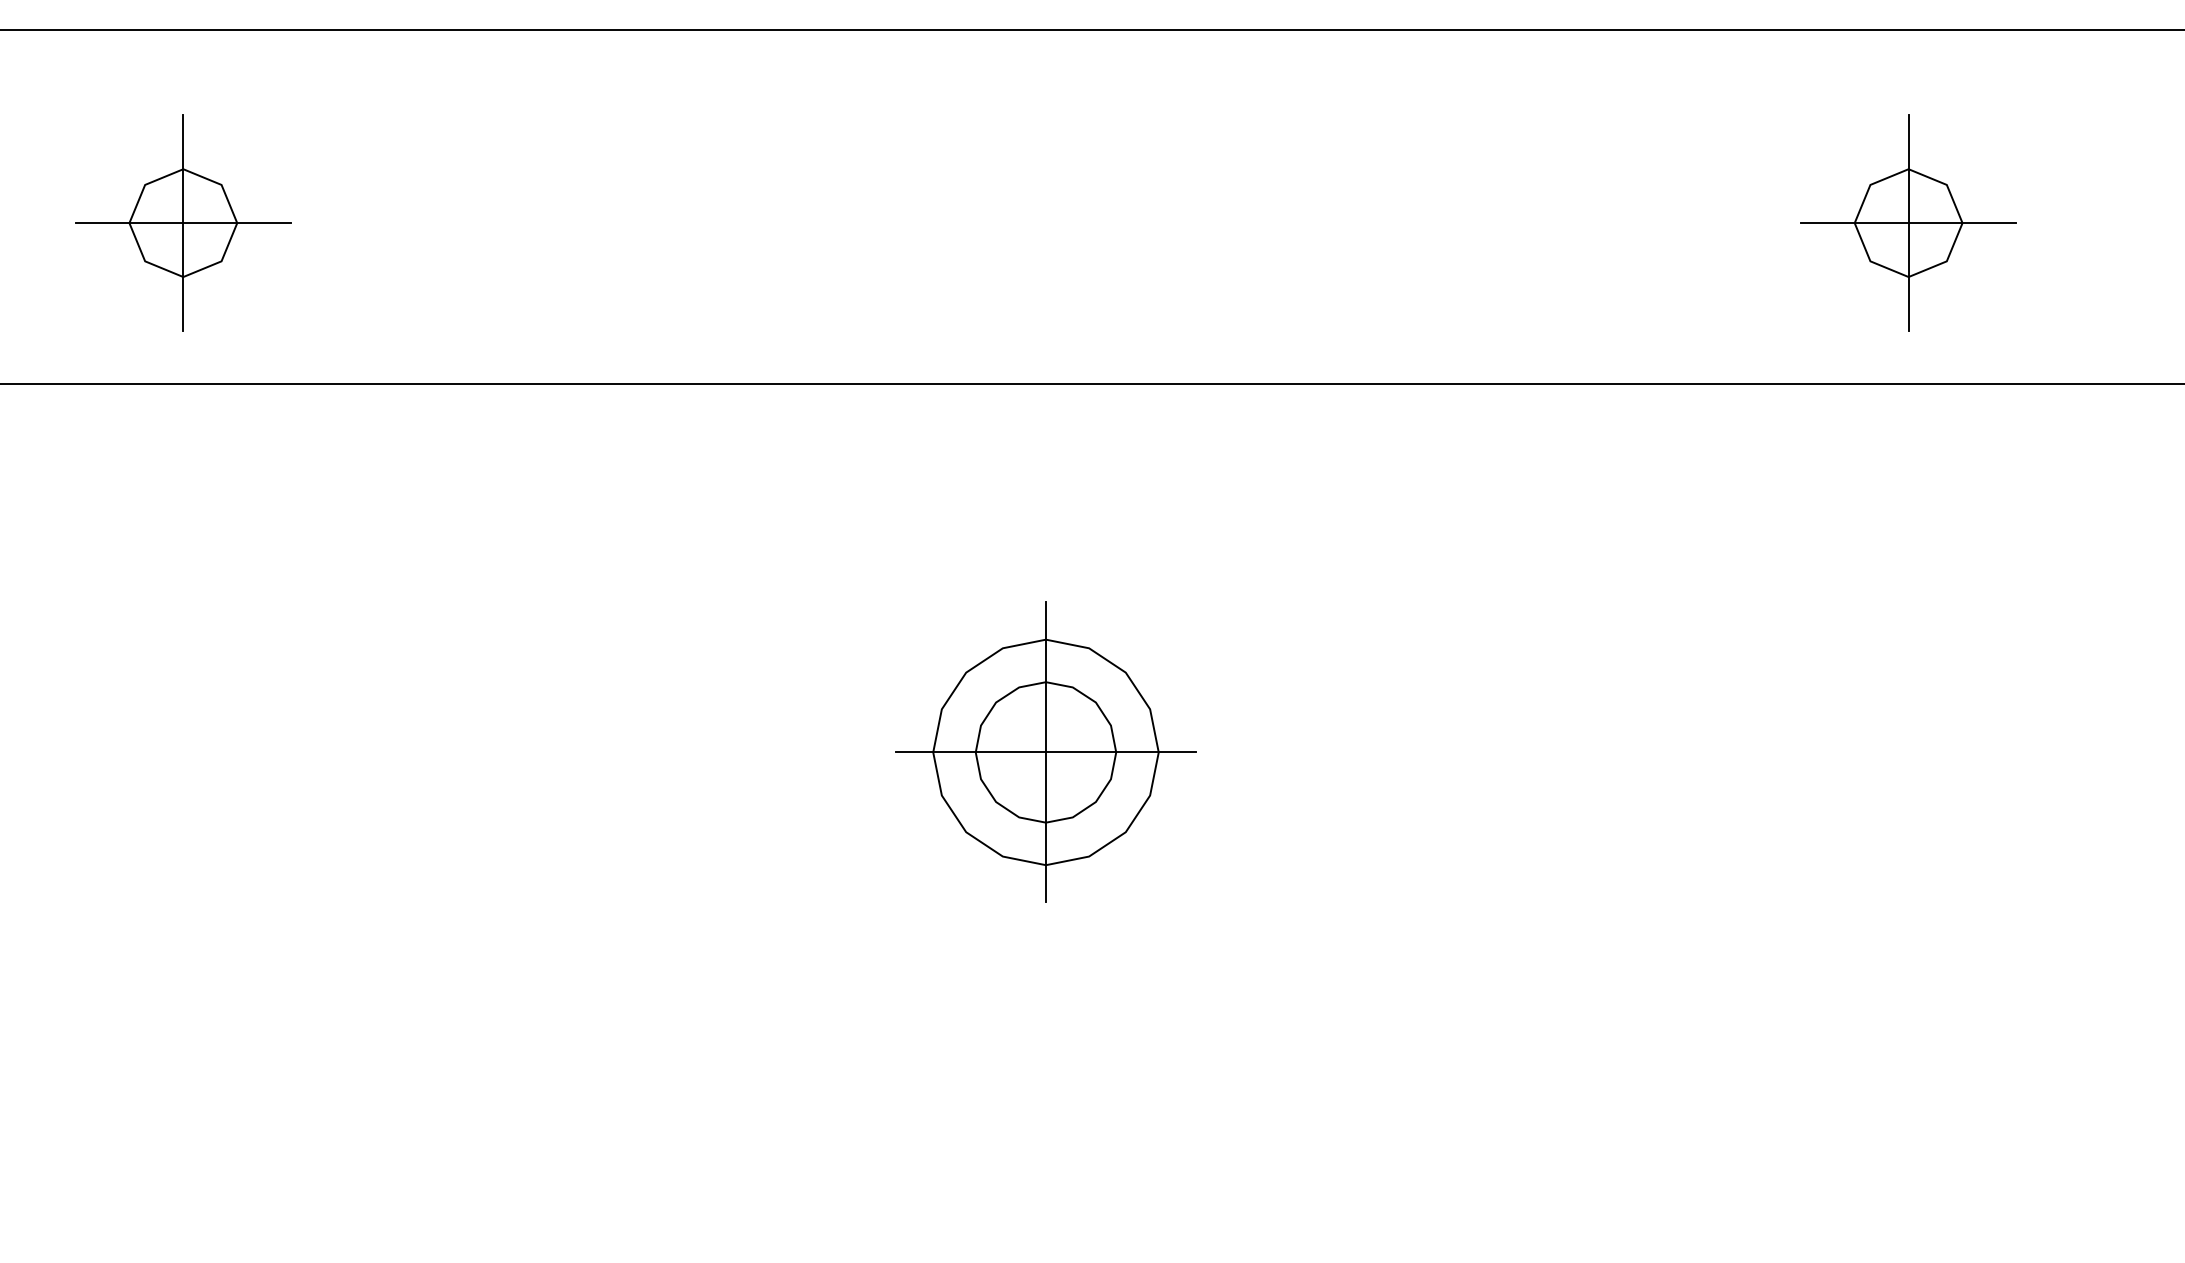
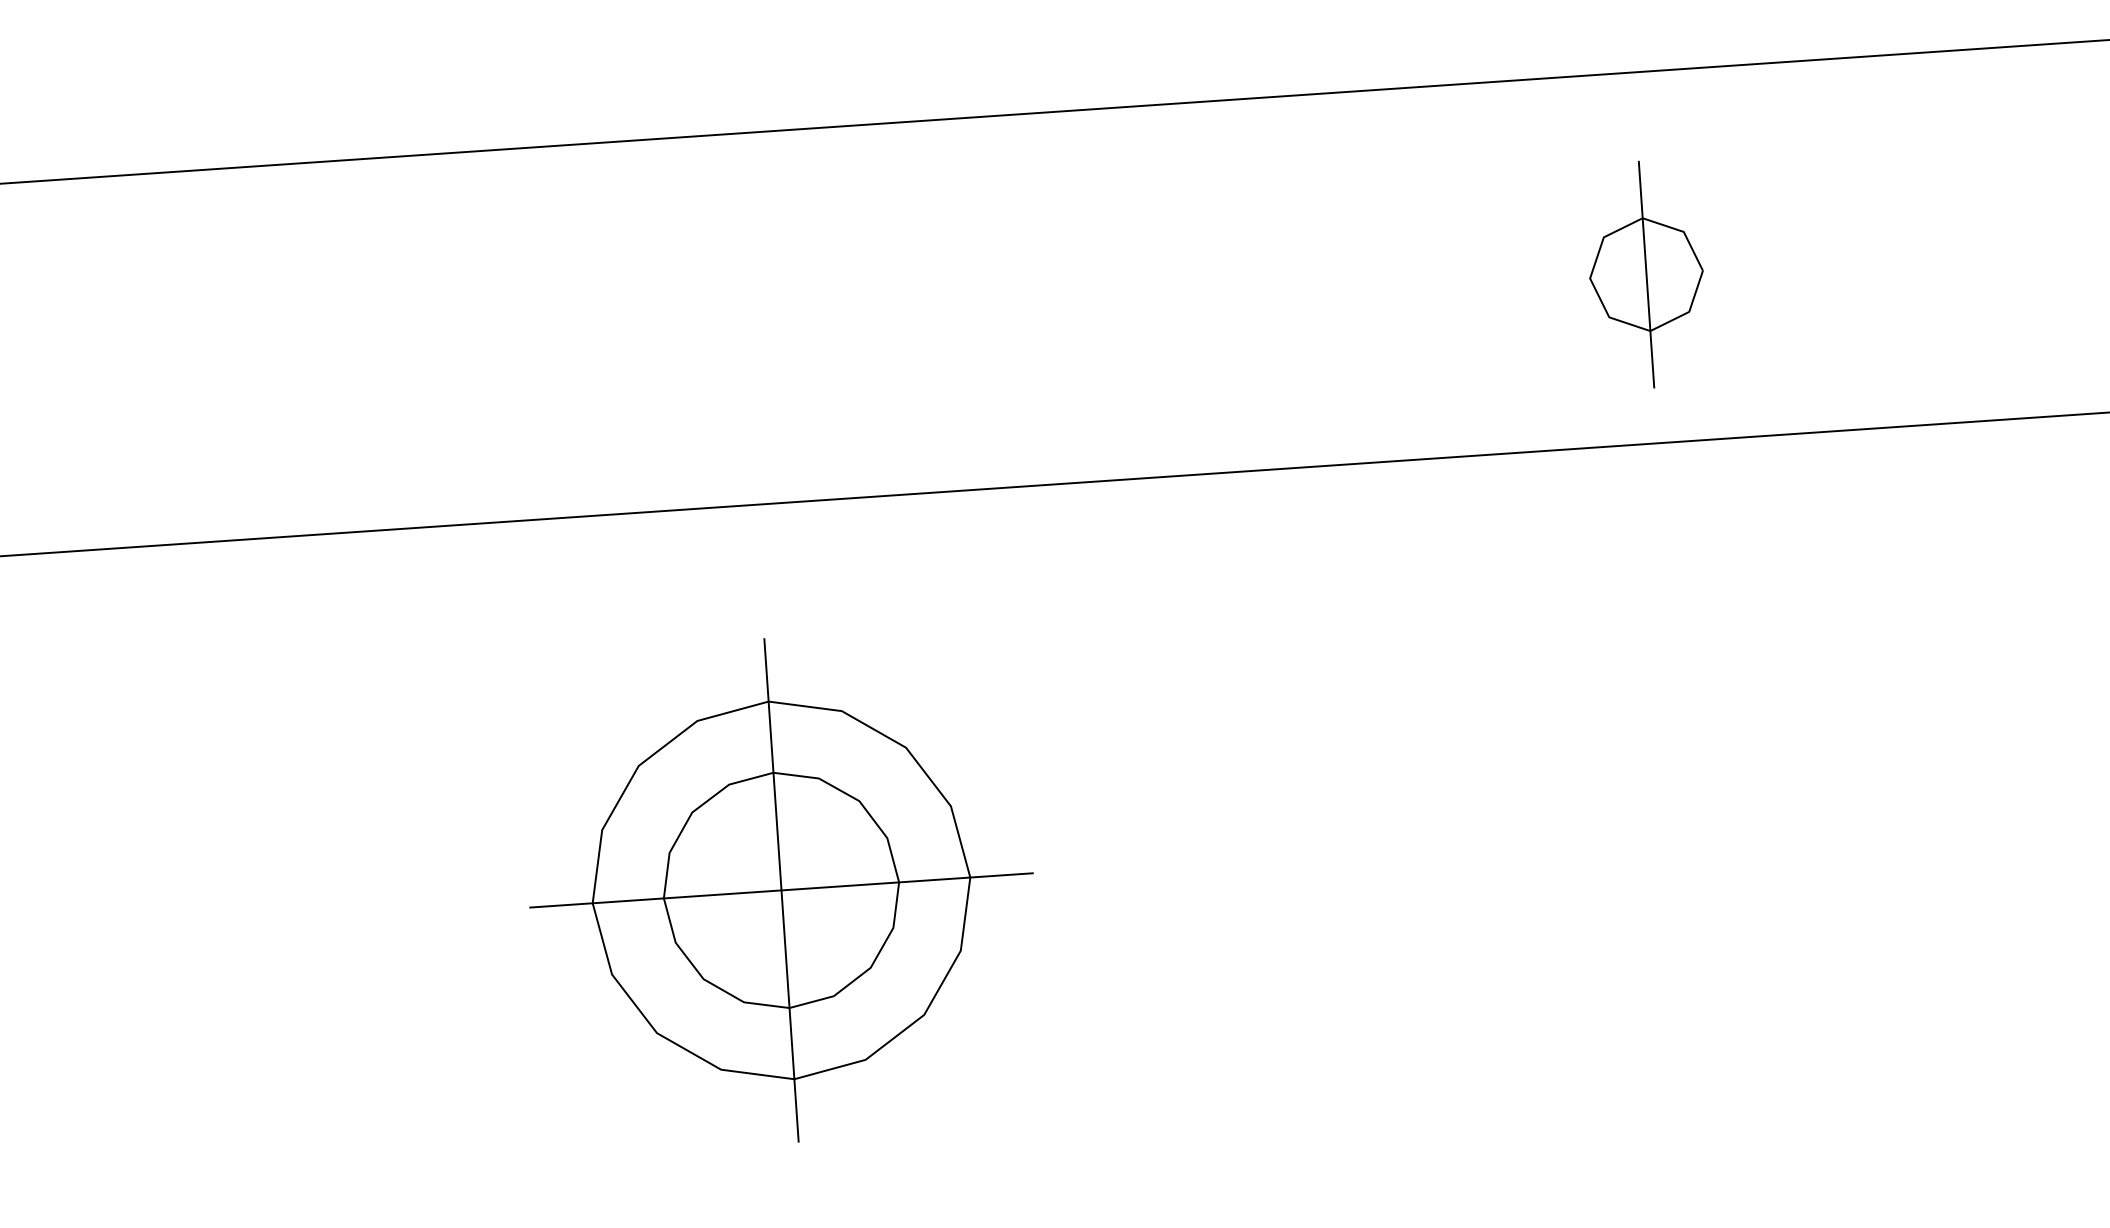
line: (1908, 223) -> (1646, 275), removed
part: (1045, 751) -> (780, 889), size x1.6

